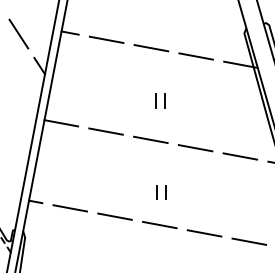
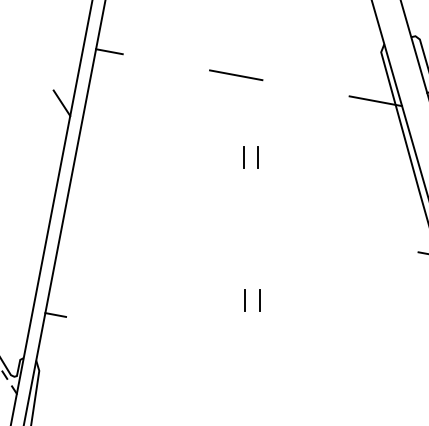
line: (18, 33) -> (28, 52), removed
line: (106, 39) -> (166, 61), removed
line: (195, 56) -> (304, 88), removed
line: (61, 123) -> (95, 192), removed
line: (105, 131) -> (164, 205), removed
line: (150, 139) -> (234, 217), removed
line: (195, 148) -> (304, 231), removed
line: (240, 156) -> (375, 244), removed
line: (70, 208) -> (110, 325), removed
line: (114, 216) -> (178, 337), removed
line: (159, 224) -> (248, 350), removed
line: (204, 233) -> (318, 364), removed
line: (249, 241) -> (389, 376), removed

